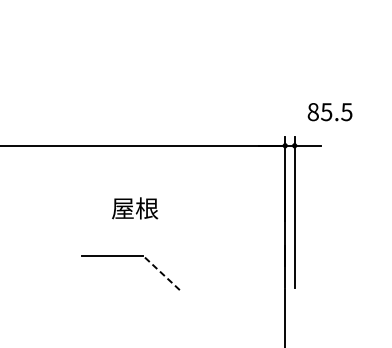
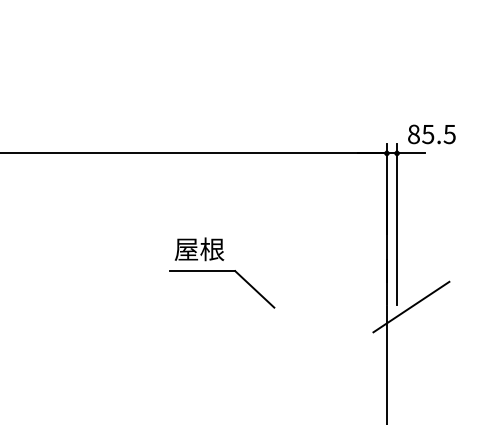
text: (329, 112) -> (431, 134), moved
text: (135, 208) -> (199, 249), moved
line: (161, 273) -> (254, 289), dashed -> solid
line: (308, 289) -> (411, 306), added

